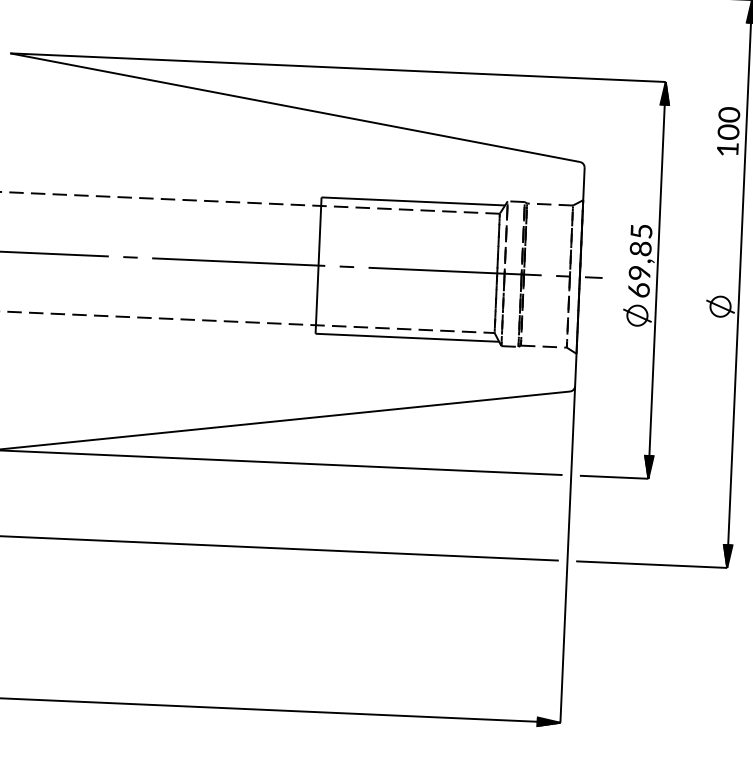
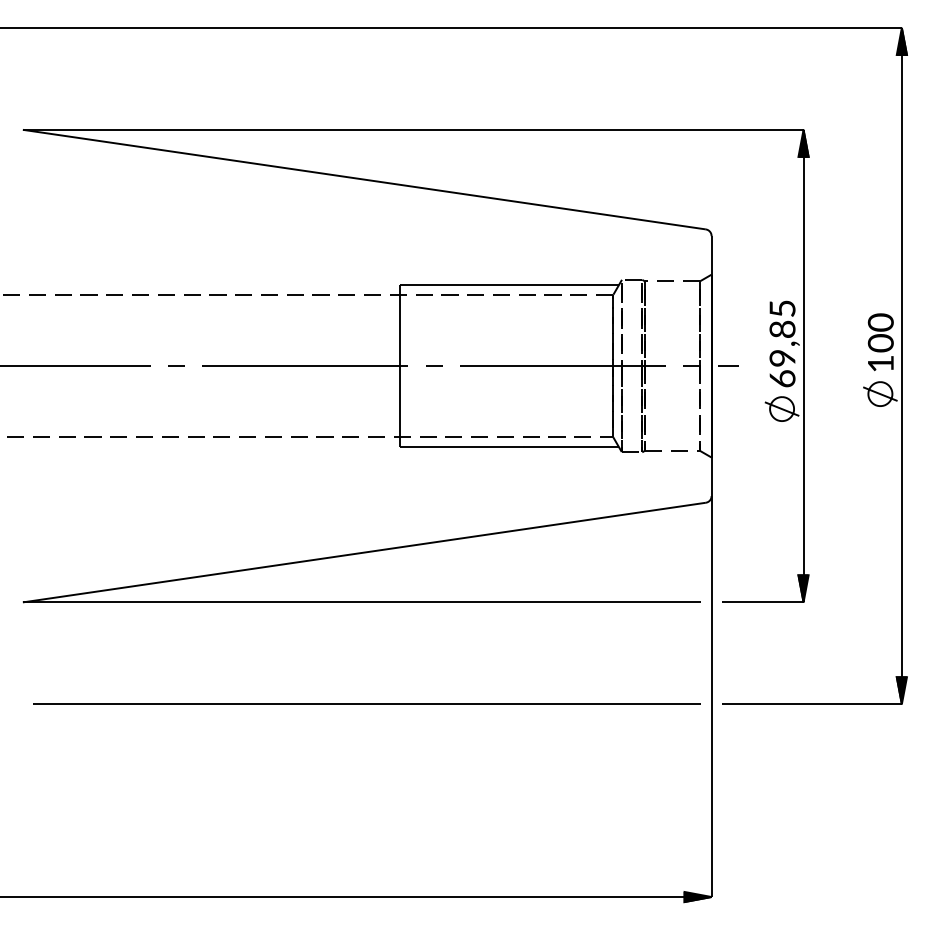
text: (728, 131) -> (880, 342), moved

